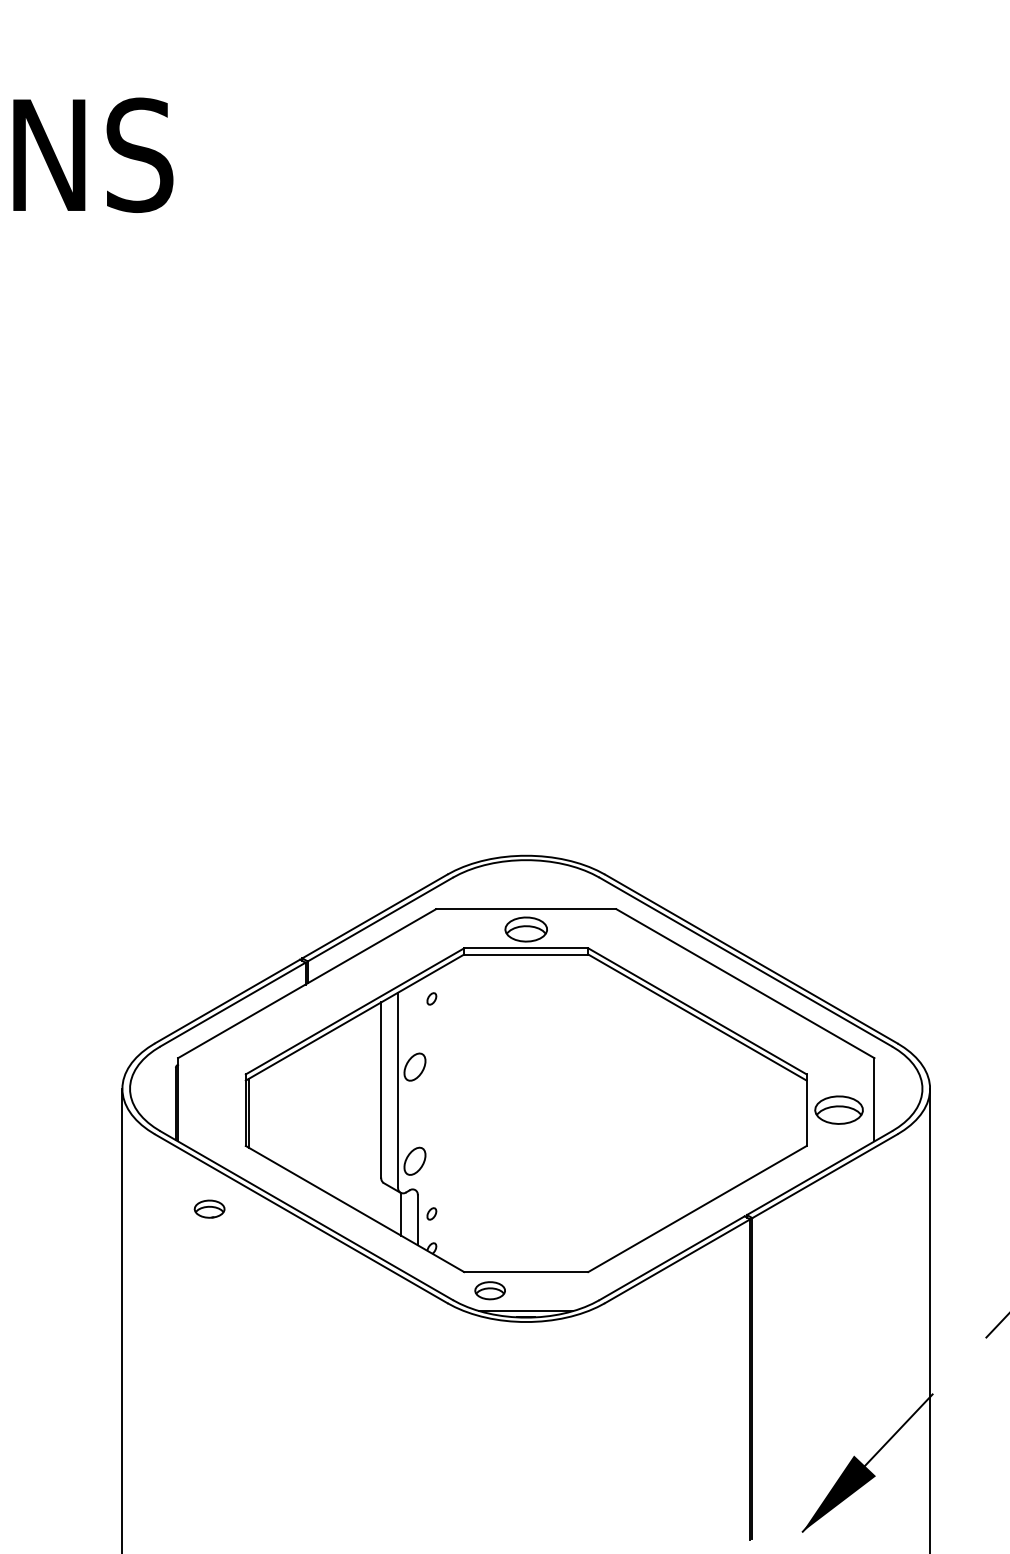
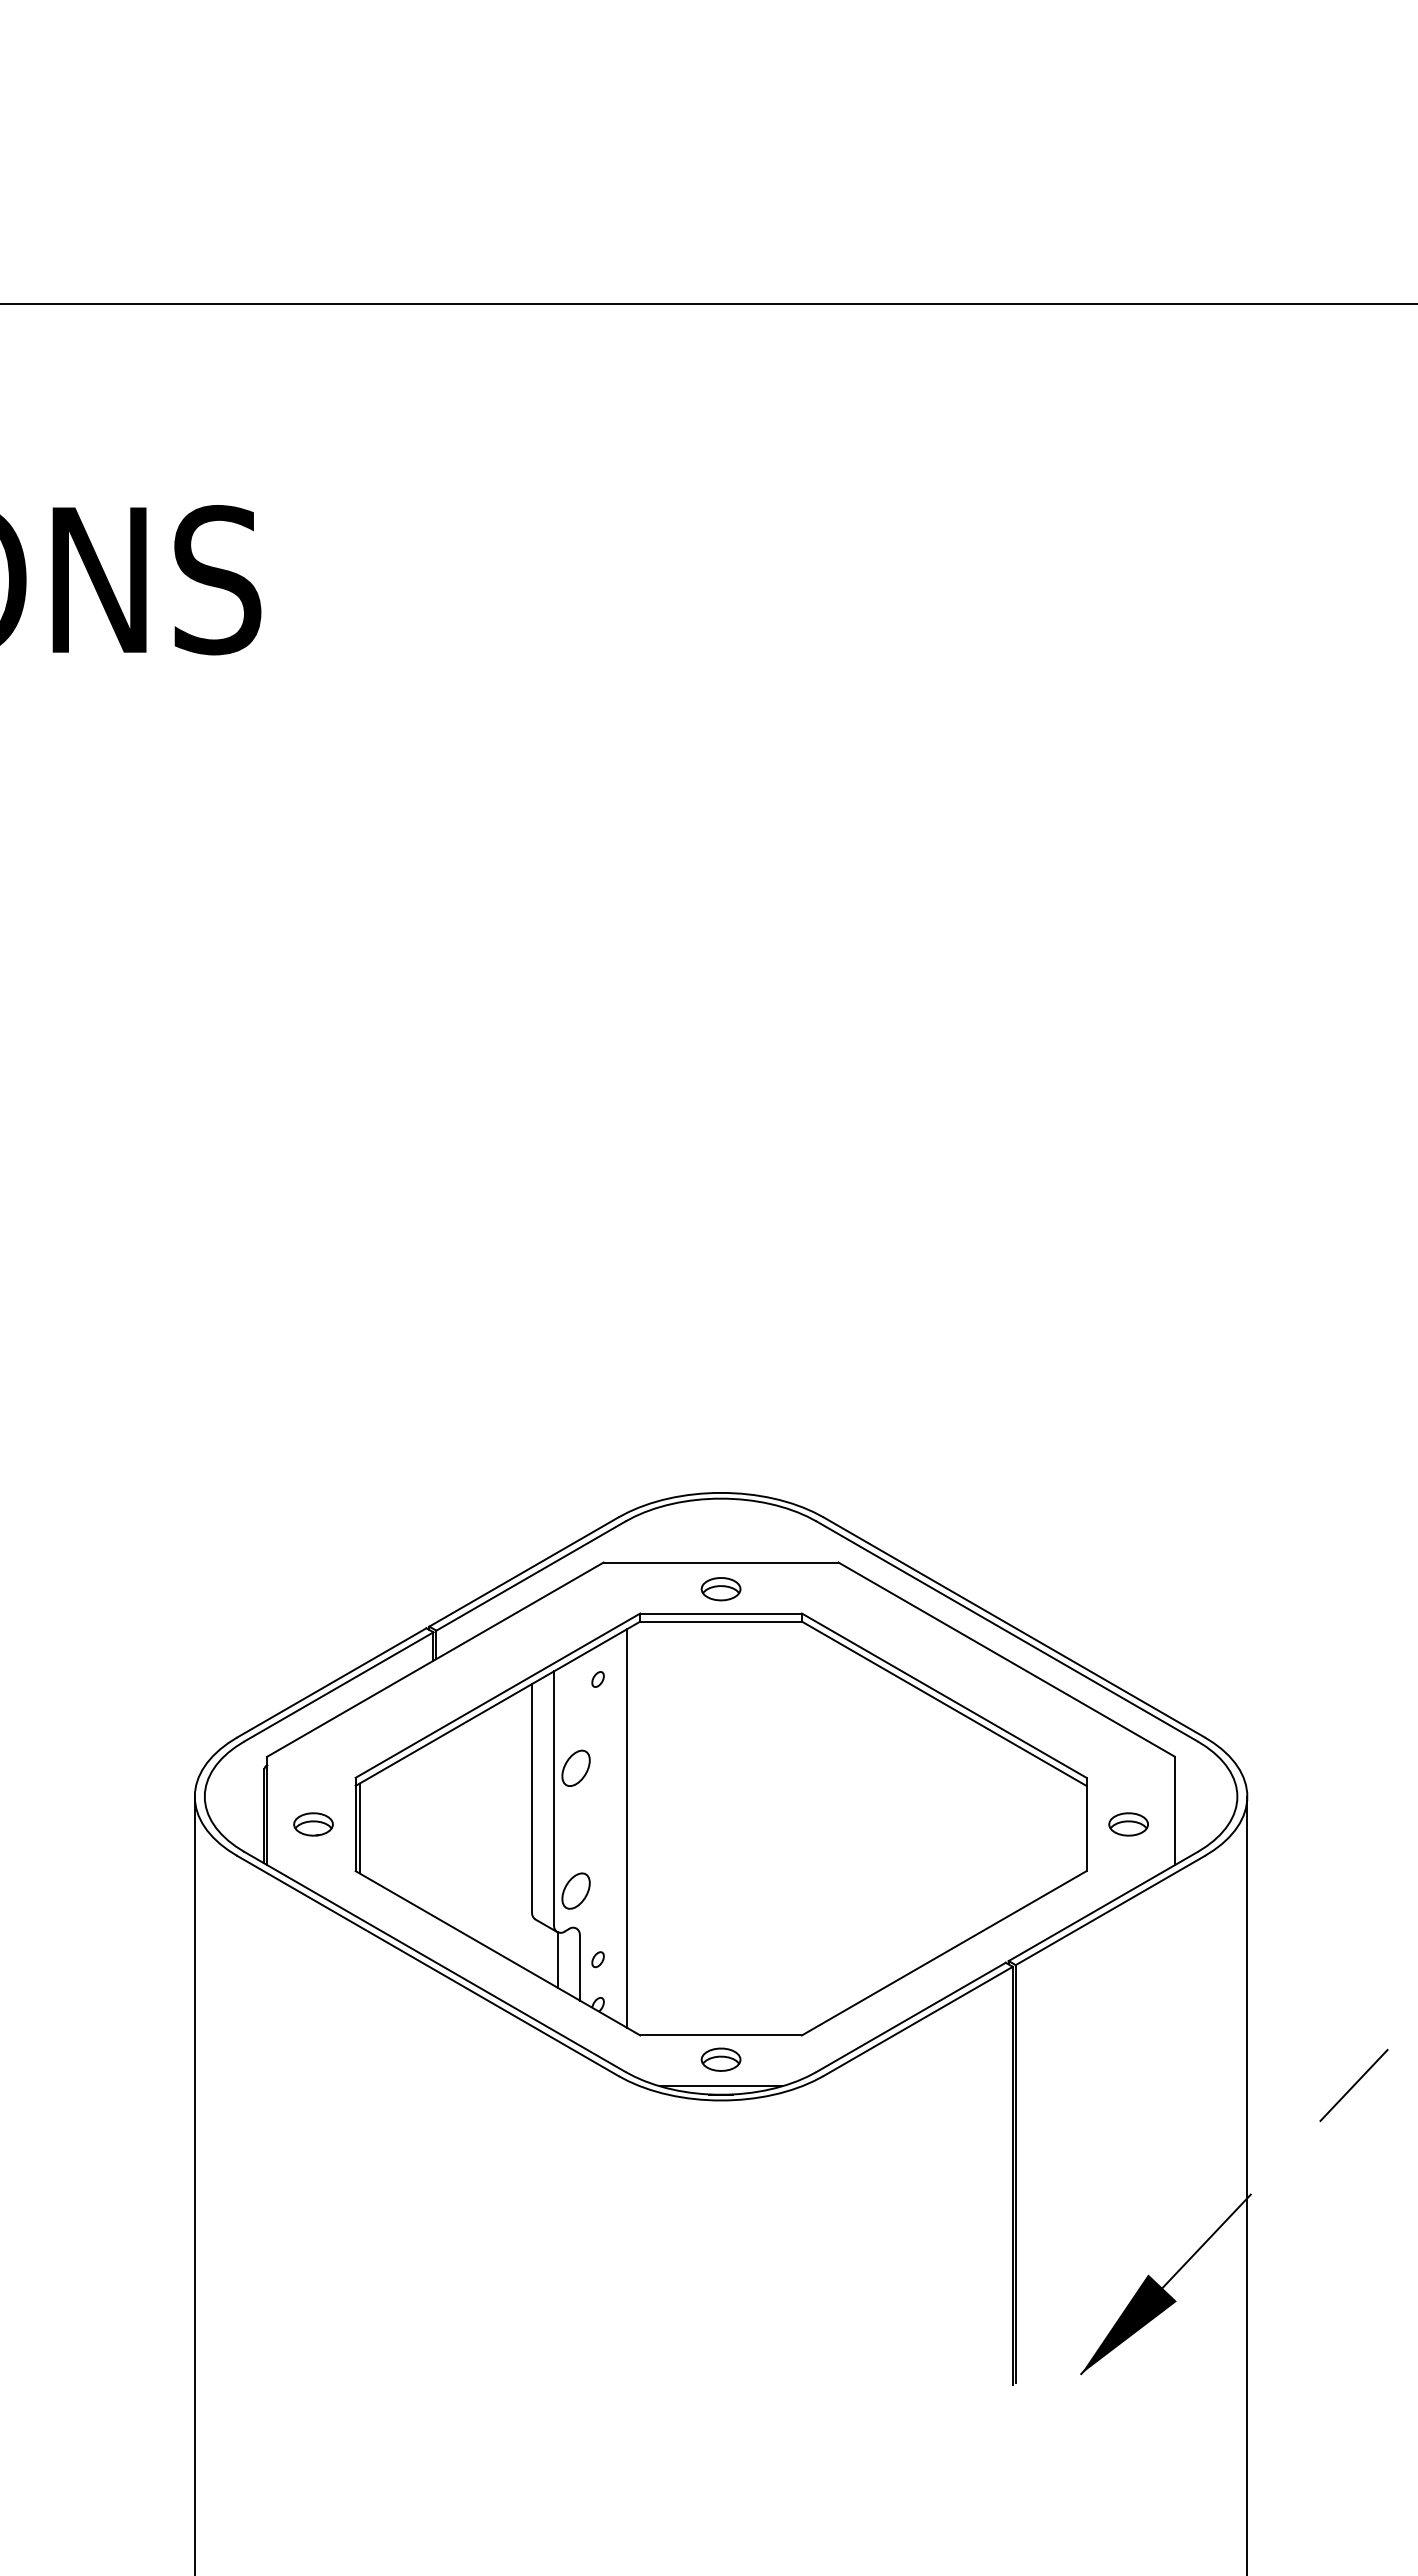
part: (525, 929) -> (720, 1589), size x0.71
part: (838, 1110) -> (1128, 1824), size x0.62
line: (454, 1113) -> (627, 1828), added
part: (209, 1209) -> (313, 1824), moved
part: (489, 1290) -> (720, 2059), moved

